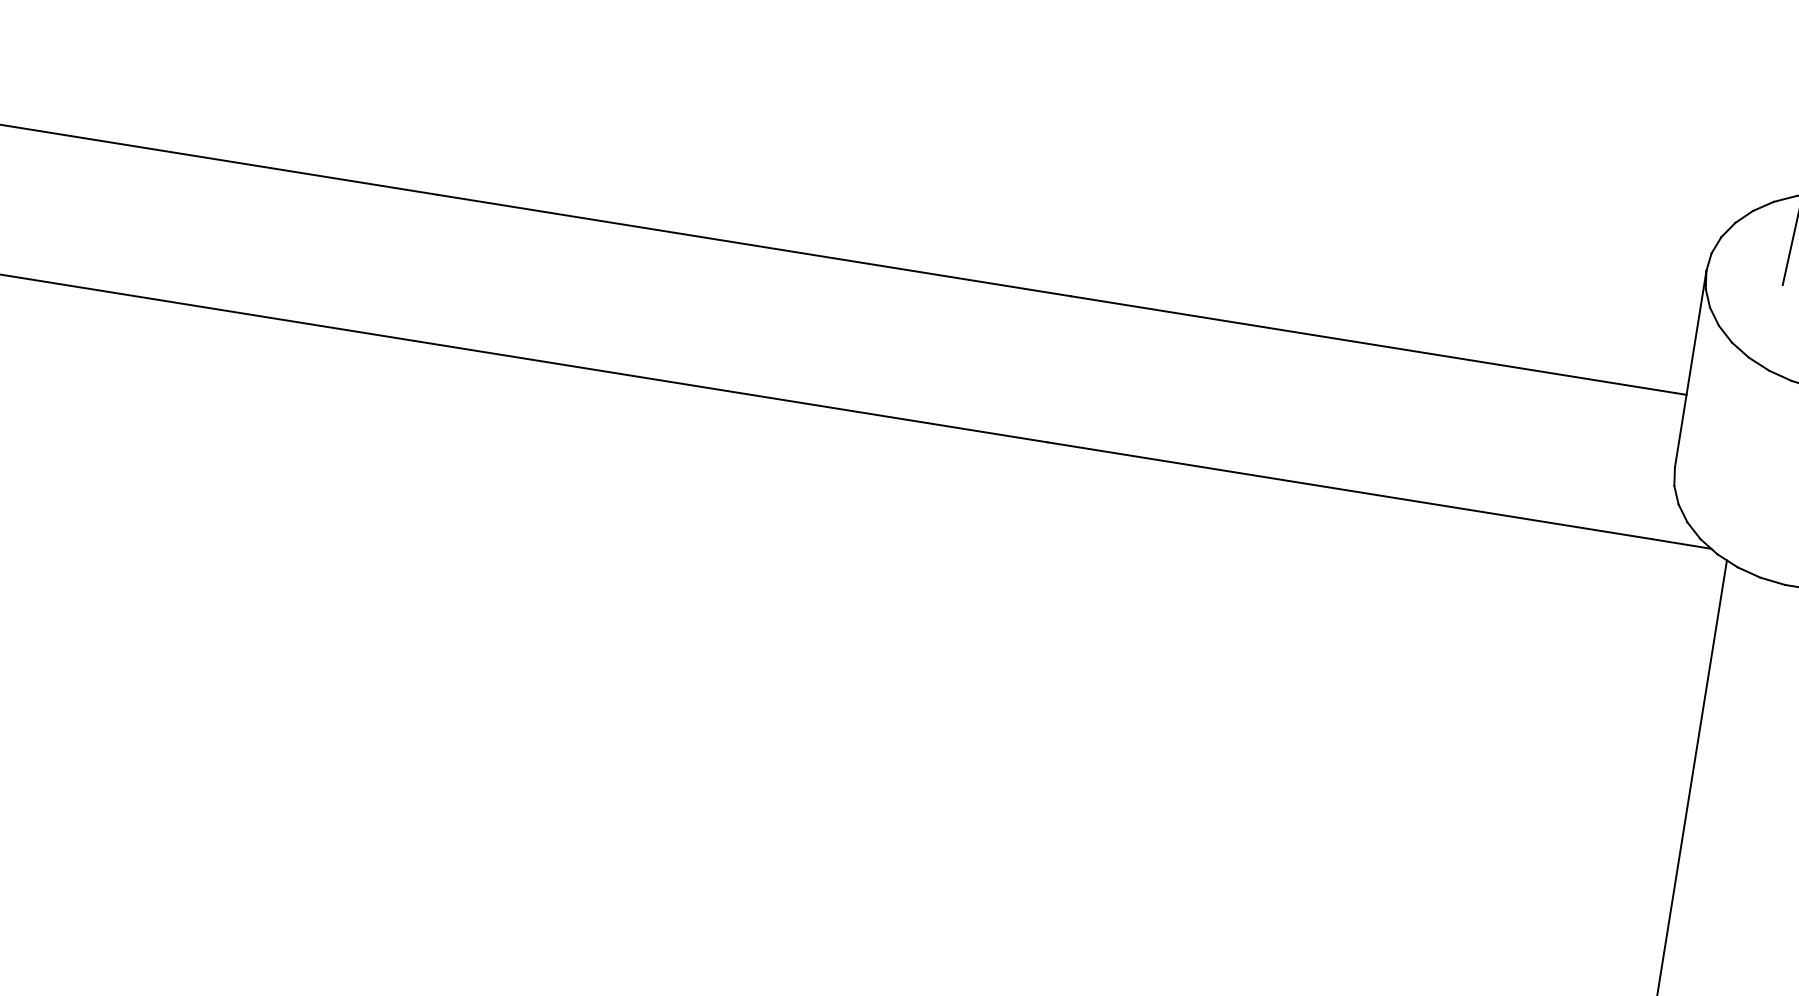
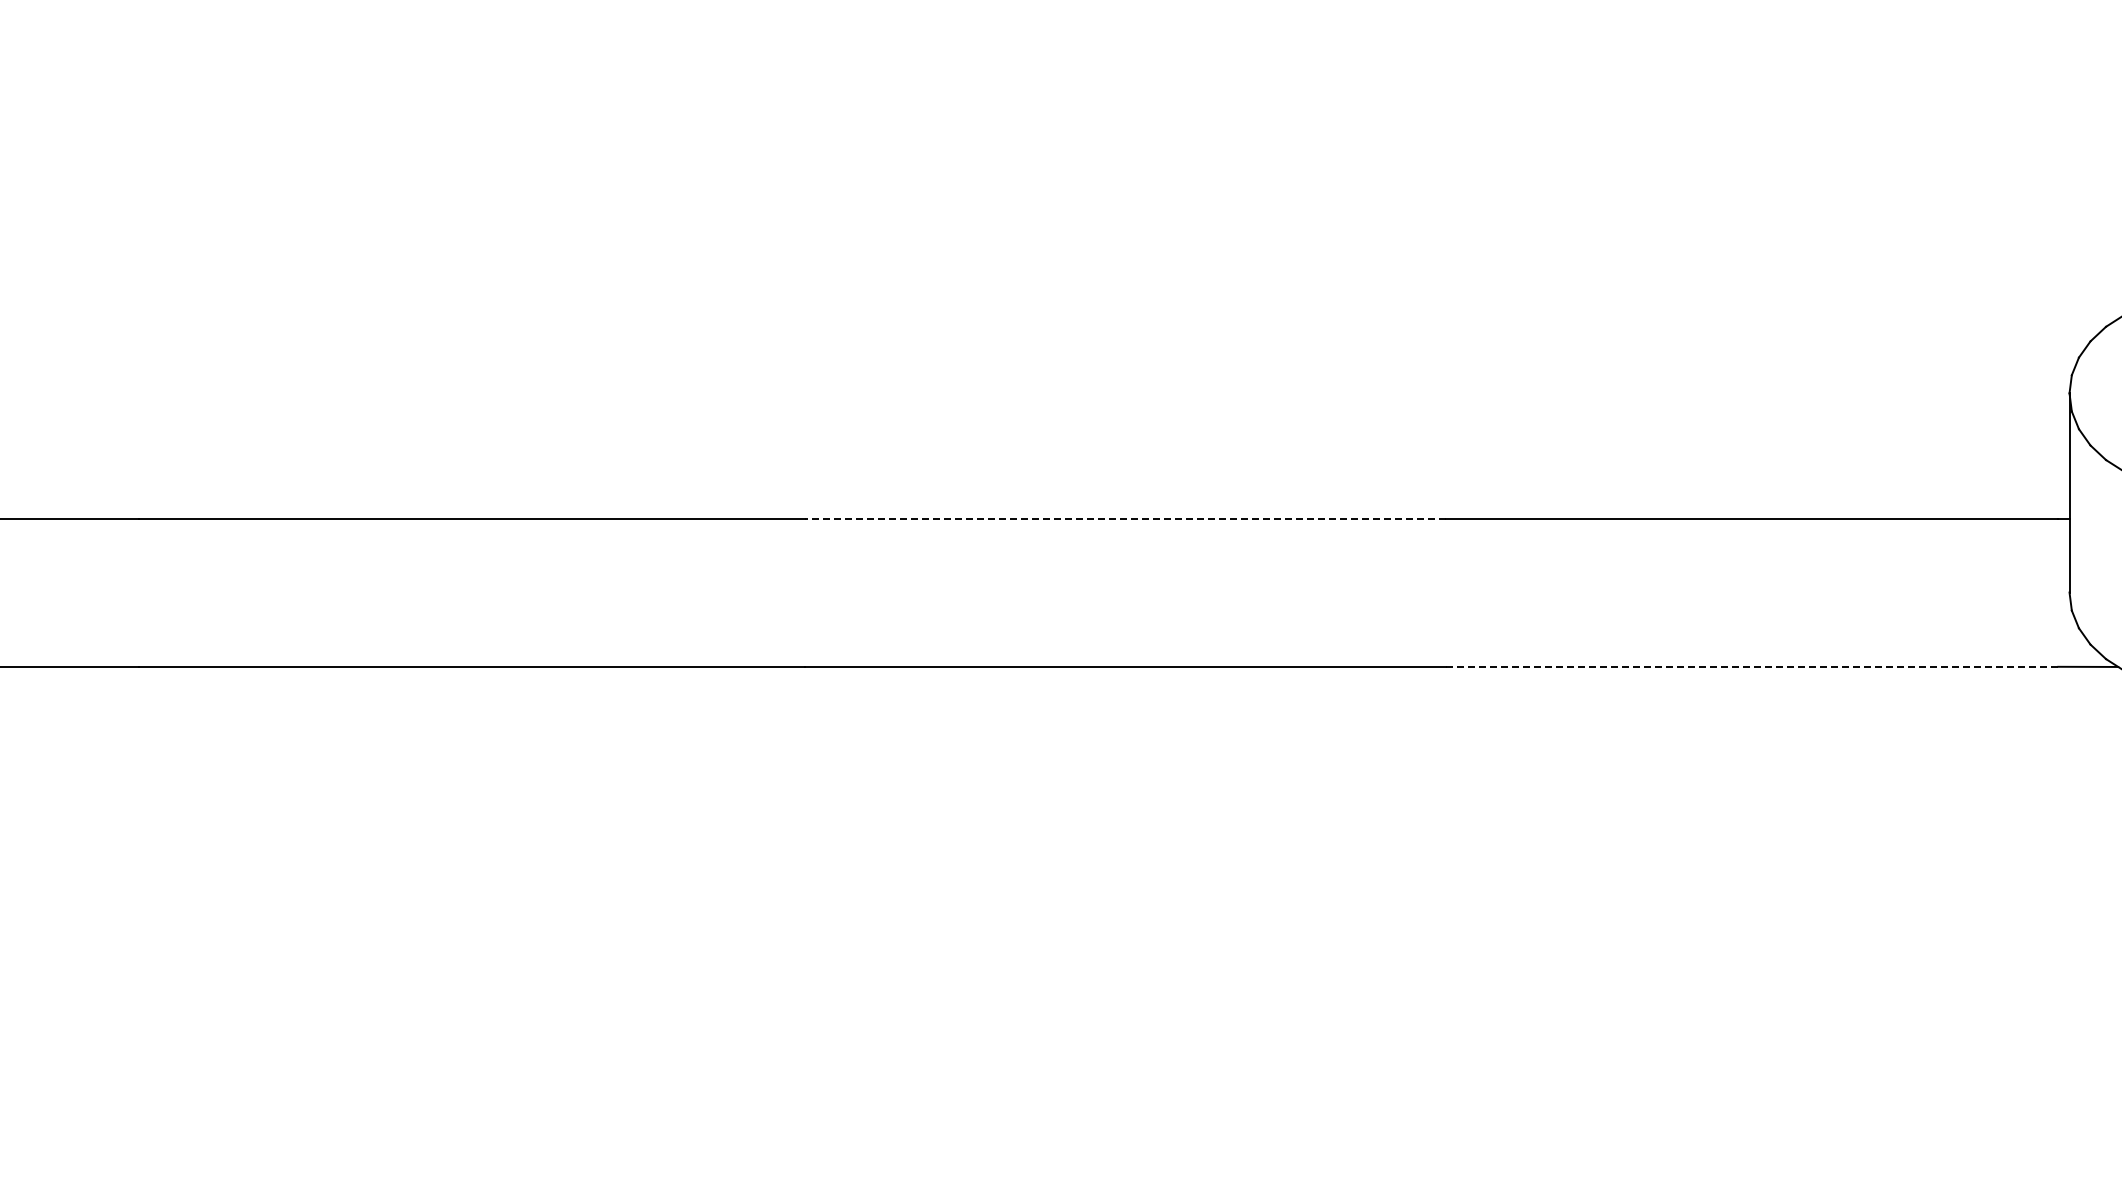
line: (754, 245) -> (1125, 518), solid -> dashed
line: (1350, 490) -> (1752, 666), solid -> dashed

